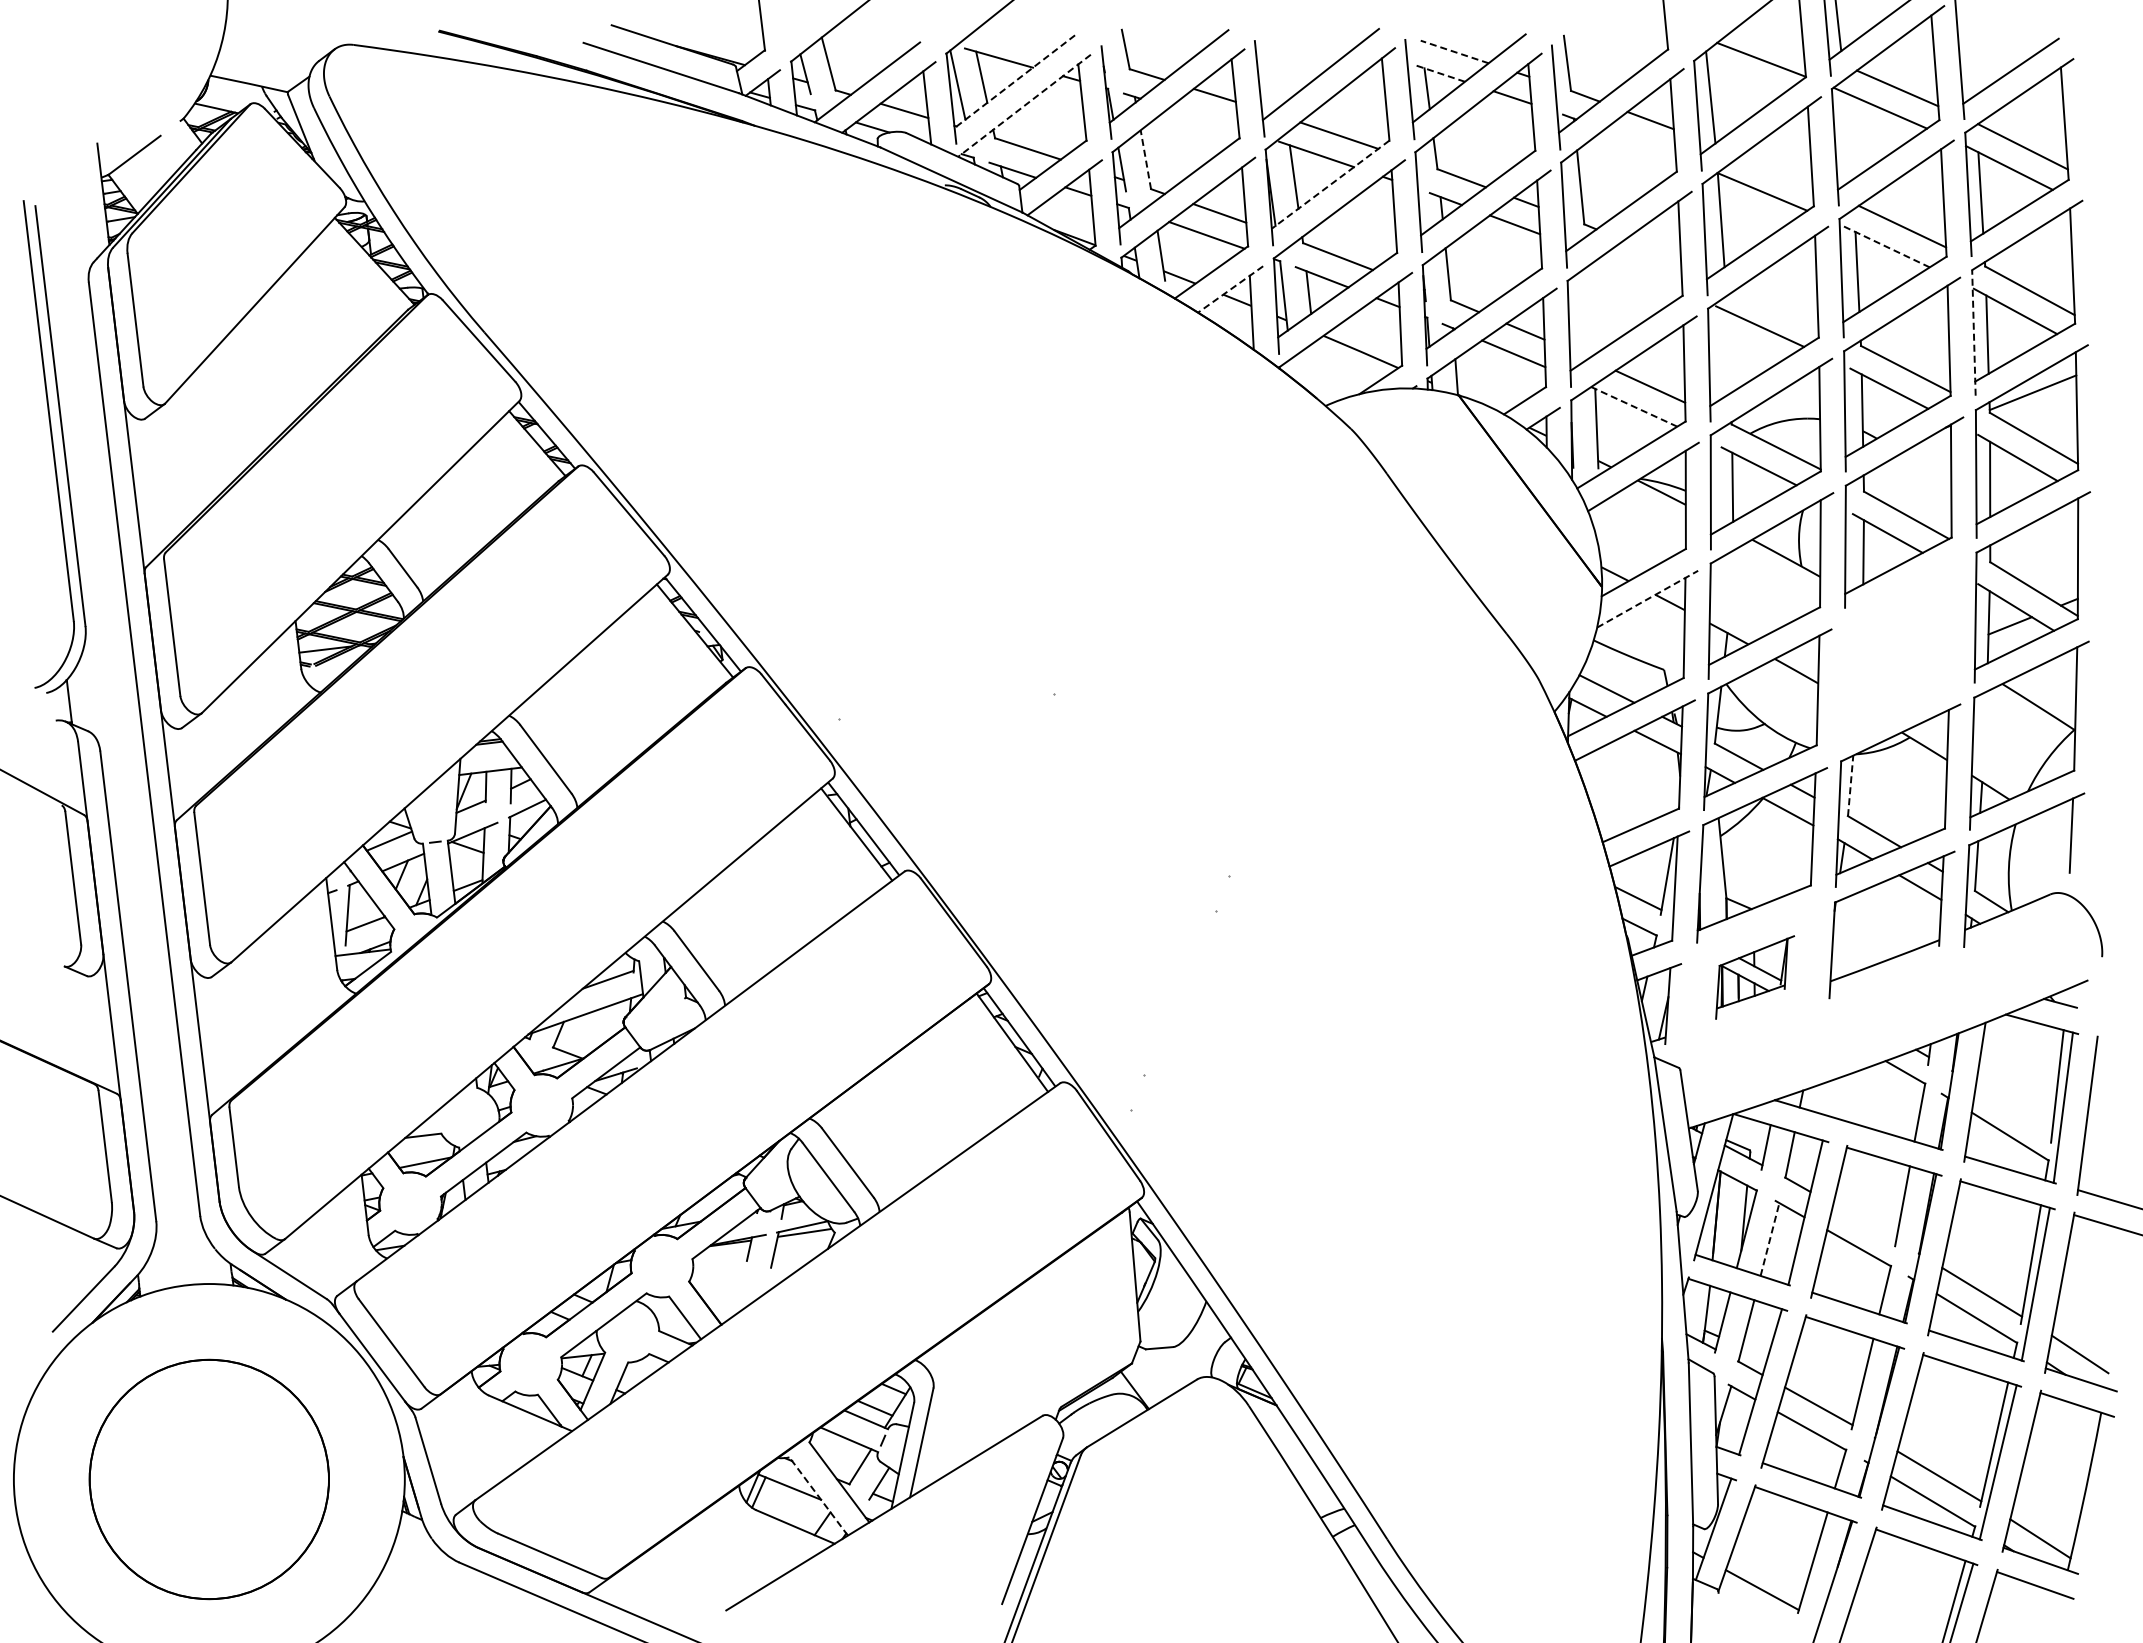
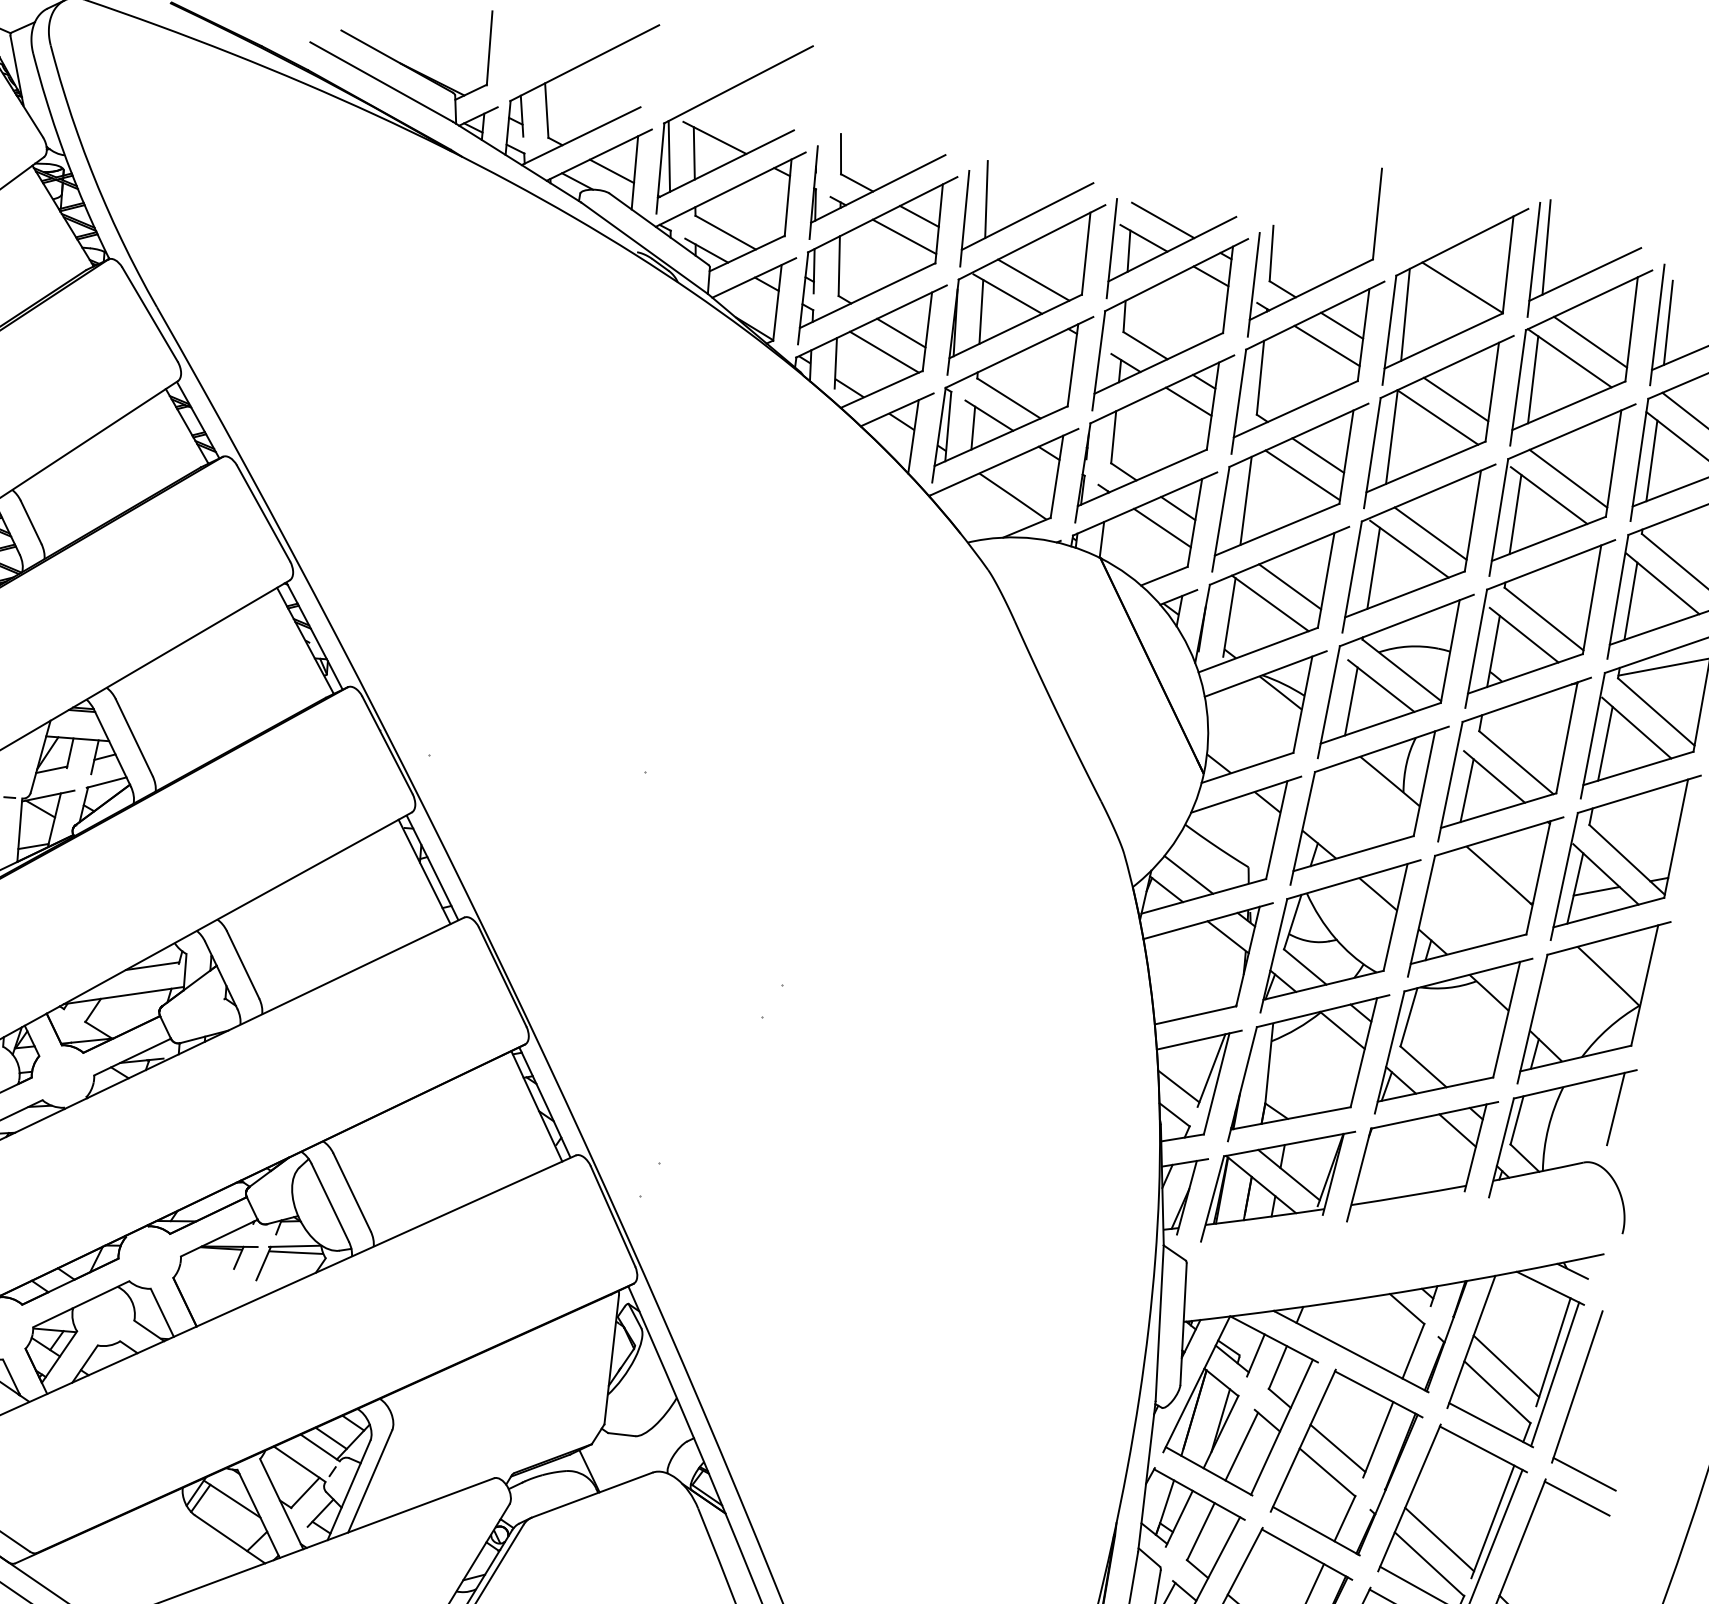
line: (1454, 52) -> (1162, 220), dashed -> solid
line: (1970, 54) -> (1668, 323), added
line: (1277, 65) -> (986, 199), added
line: (1438, 73) -> (1143, 238), dashed -> solid
line: (1014, 81) -> (725, 163), dashed -> solid
line: (1024, 105) -> (730, 189), dashed -> solid
line: (1203, 117) -> (904, 235), added
line: (1848, 136) -> (1533, 379), added
line: (1639, 142) -> (1326, 345), added
line: (1145, 159) -> (838, 265), dashed -> solid
line: (1776, 170) -> (1455, 399), added
line: (1330, 184) -> (1015, 326), dashed -> solid
line: (1886, 246) -> (1548, 495), dashed -> solid
line: (1652, 252) -> (1318, 455), added
line: (1640, 274) -> (1302, 474), added
line: (1230, 289) -> (897, 409), dashed -> solid
line: (1777, 306) -> (1430, 532), added
line: (1590, 310) -> (1246, 500), added
line: (1973, 332) -> (1617, 596), dashed -> solid
line: (1728, 352) -> (1373, 568), added
line: (1633, 406) -> (1269, 602), dashed -> solid
line: (1647, 599) -> (1245, 794), dashed -> solid
part: (1902, 652) -> (1485, 896), added
line: (1850, 785) -> (1408, 1016), dashed -> solid
part: (1754, 977) -> (1277, 1186), size x1.67
line: (2013, 1109) -> (1505, 1366), added
line: (1864, 1222) -> (1337, 1448), added
line: (1770, 1239) -> (1242, 1446), dashed -> solid
line: (818, 1496) -> (258, 1513), dashed -> solid

